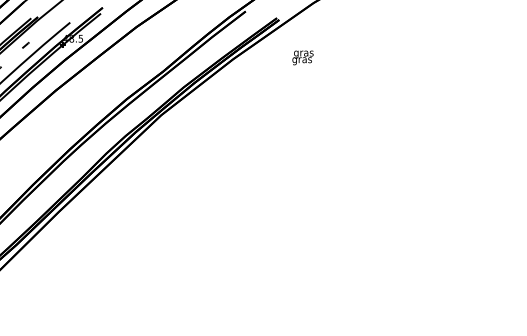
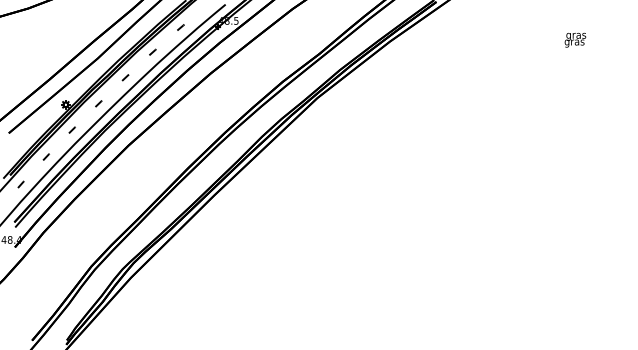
text: (303, 57) -> (575, 39), moved

